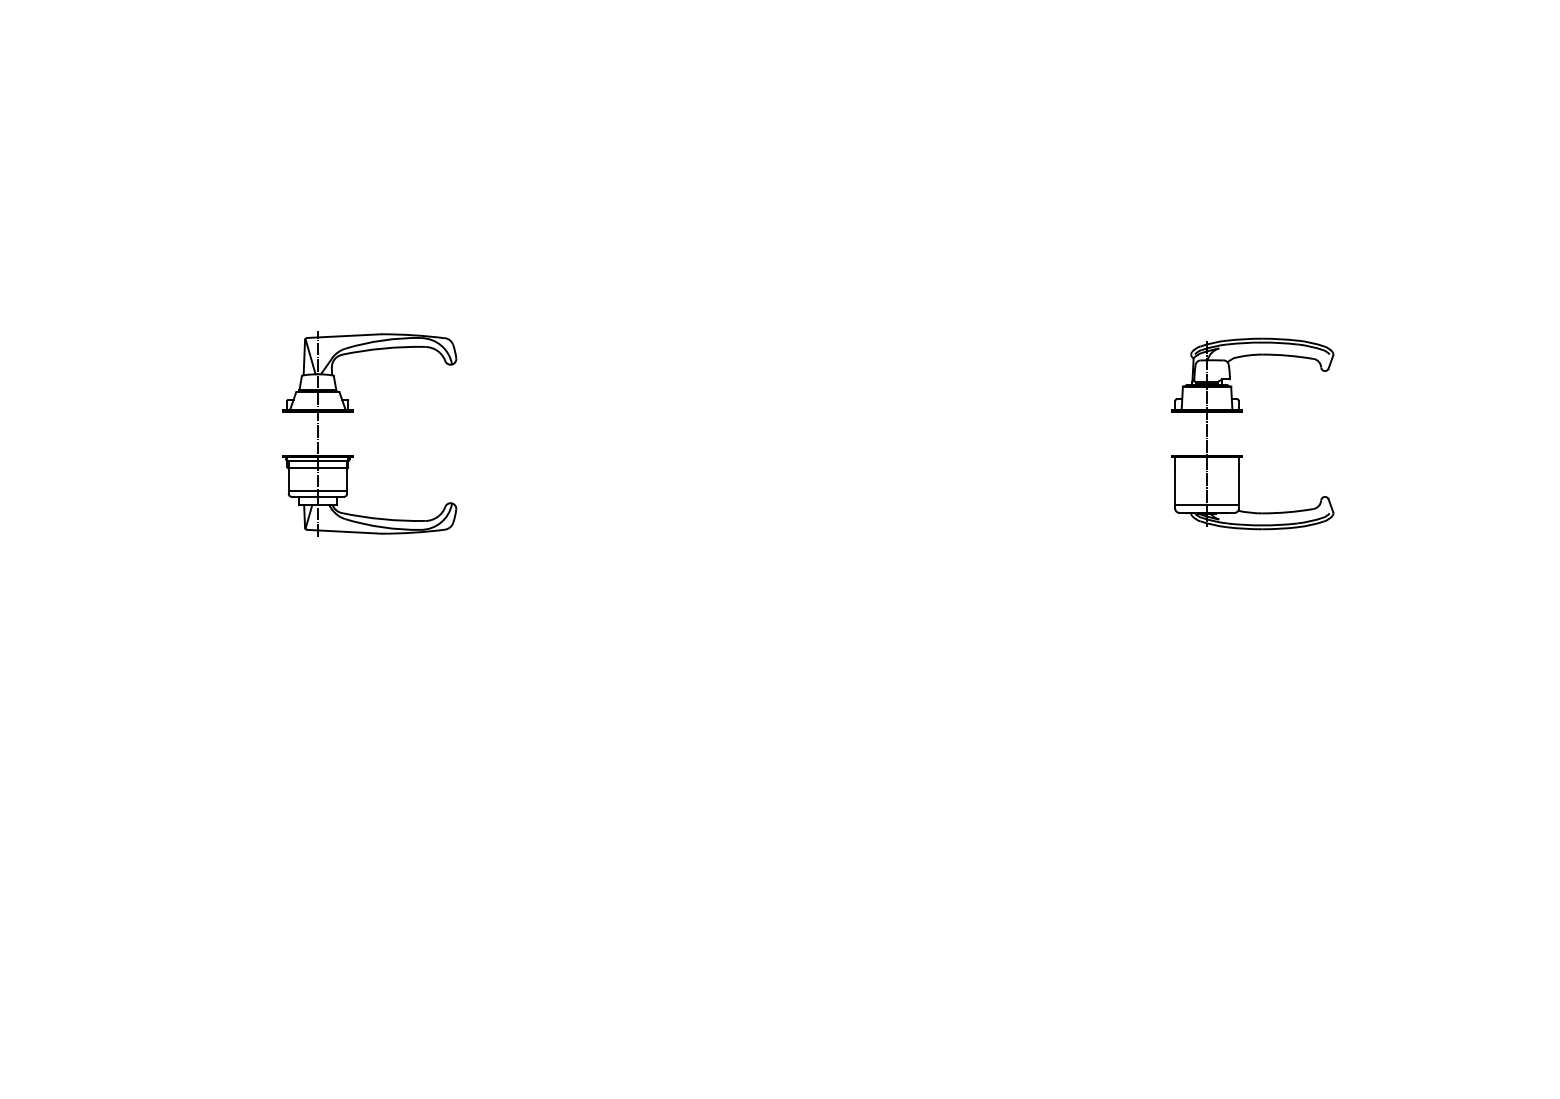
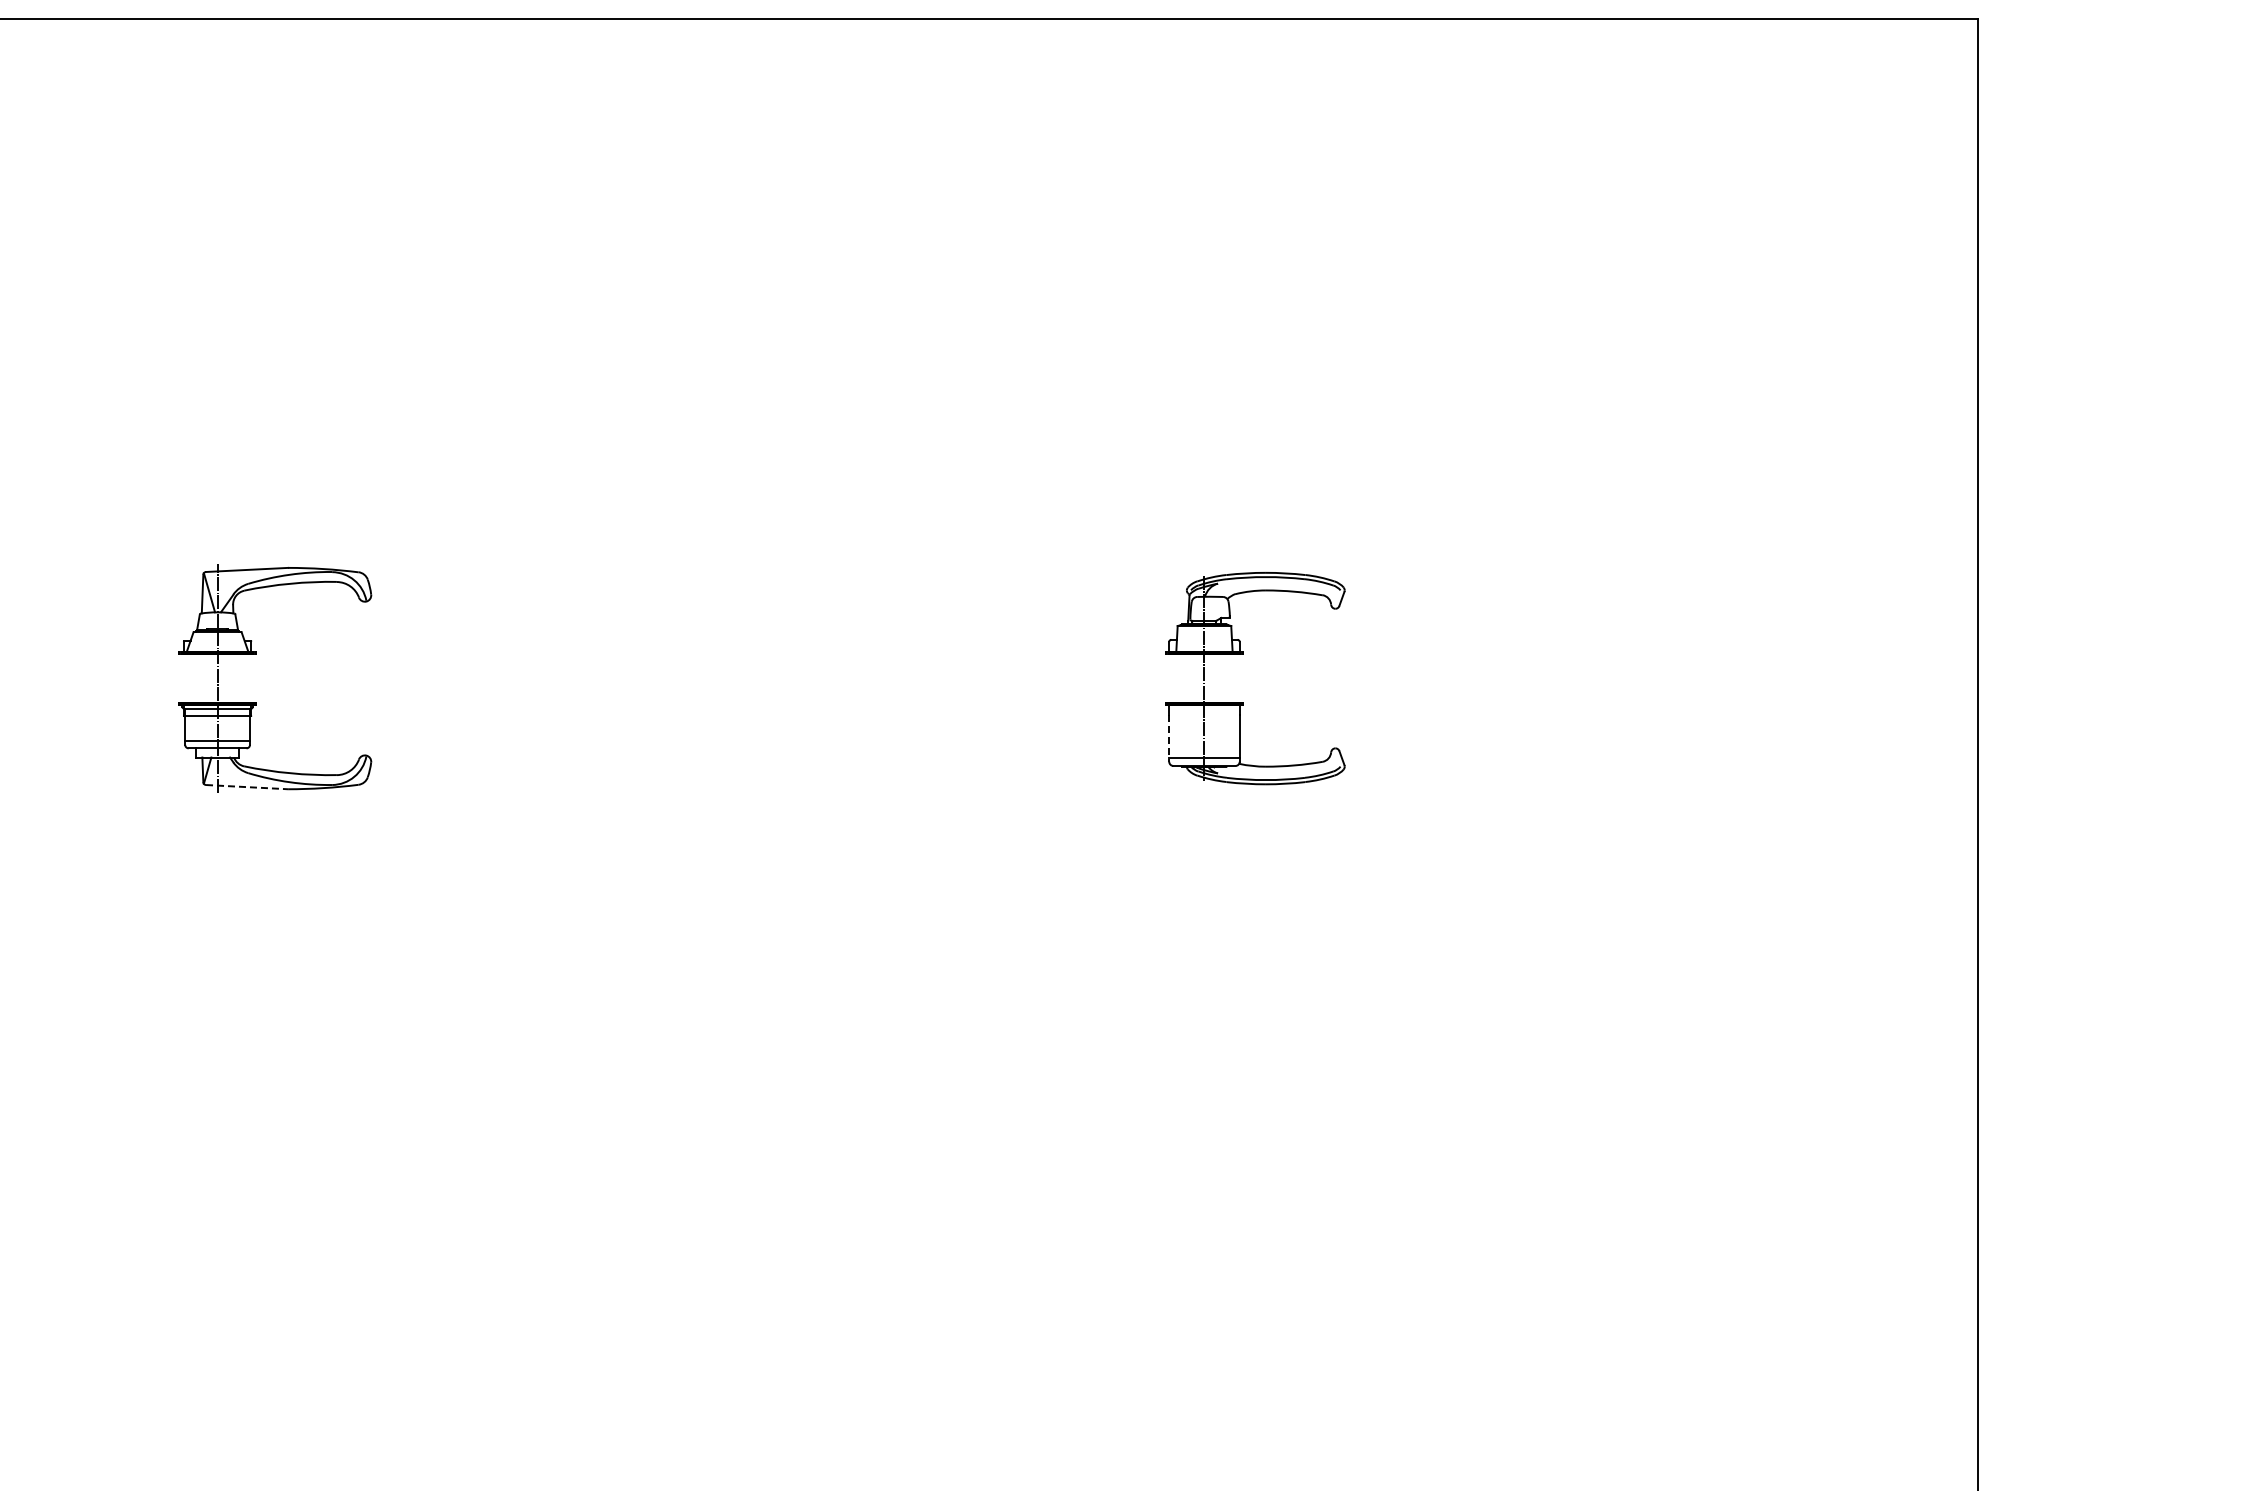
line: (1175, 487) -> (1169, 738), solid -> dashed
line: (344, 532) -> (247, 787), solid -> dashed

